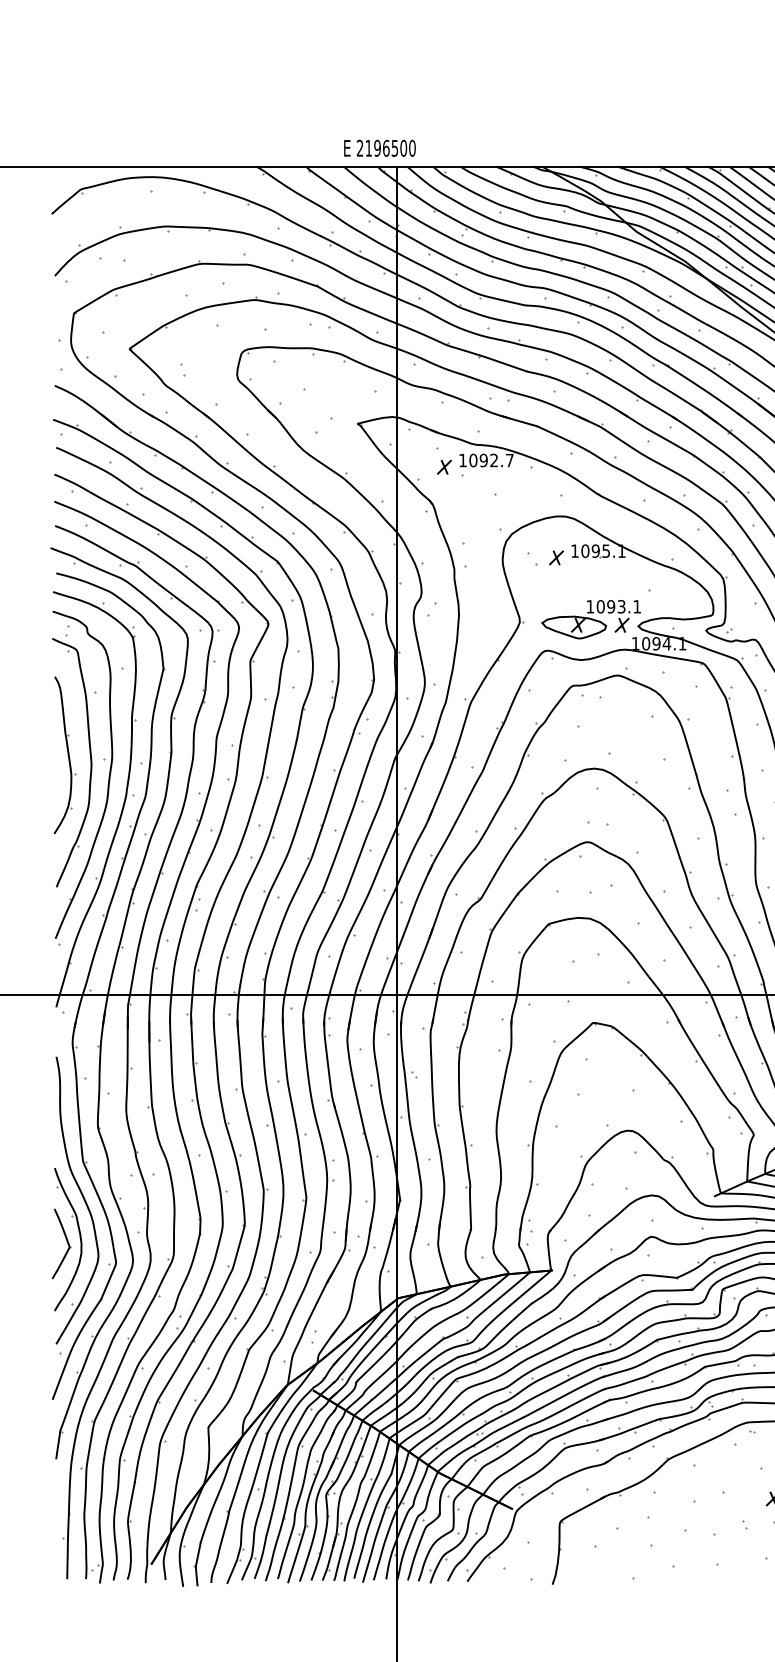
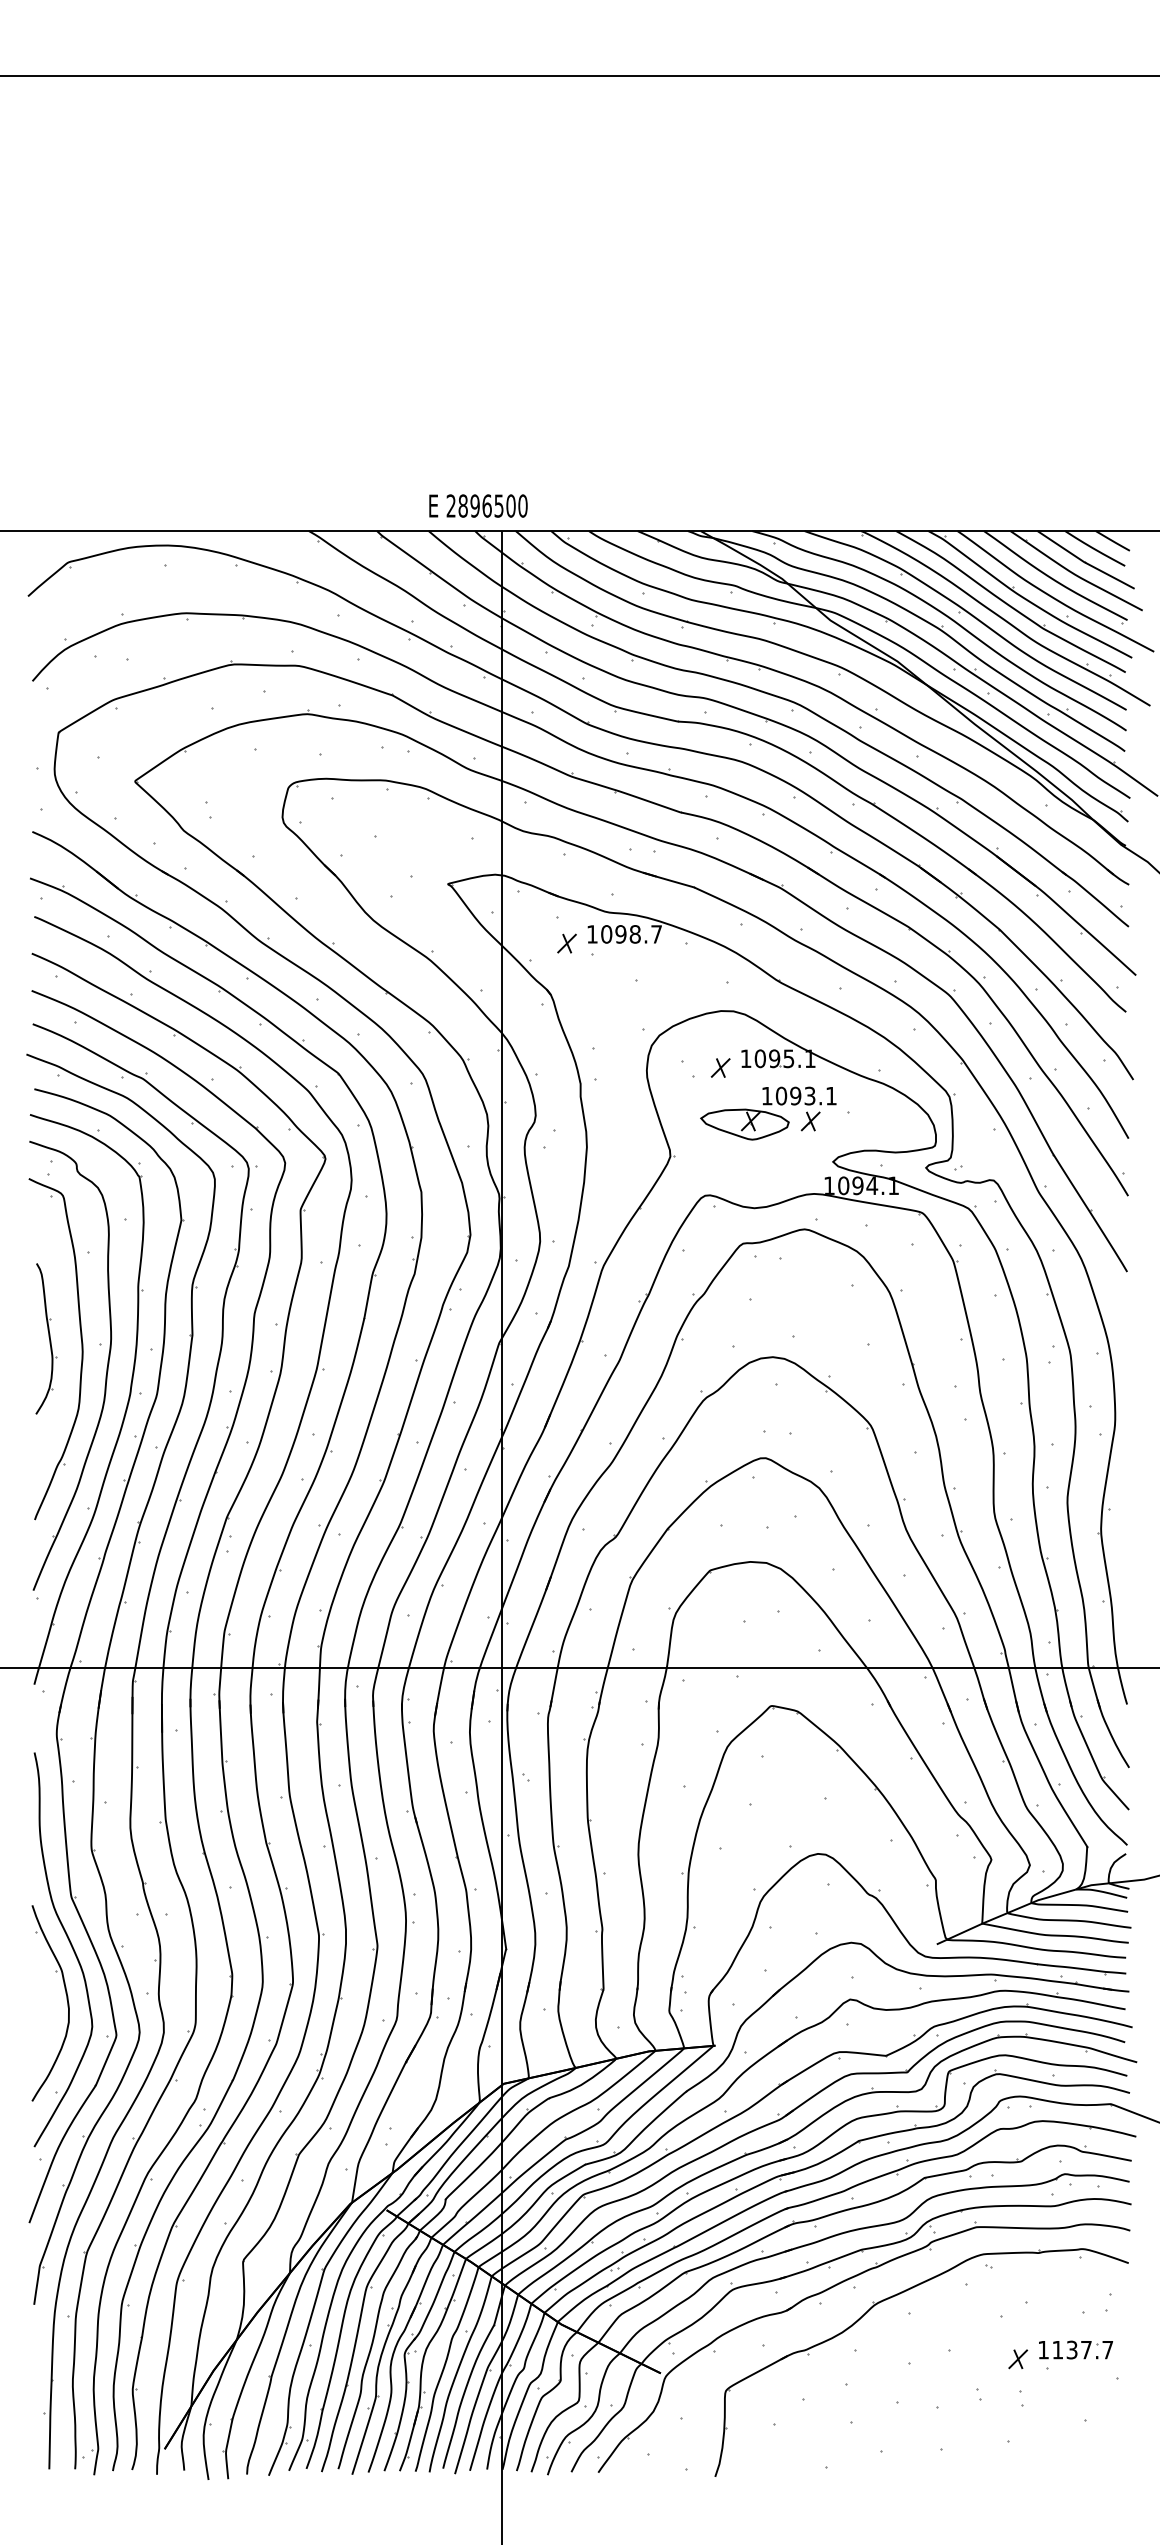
text: (368, 147) -> (462, 505), 2196500 -> 2896500
text: (493, 460) -> (634, 934), 1092.7 -> 1098.7
part: (591, 619) -> (768, 1113), moved
part: (65, 755) -> (46, 1338), size x0.7
part: (66, 1241) -> (48, 2005), removed

